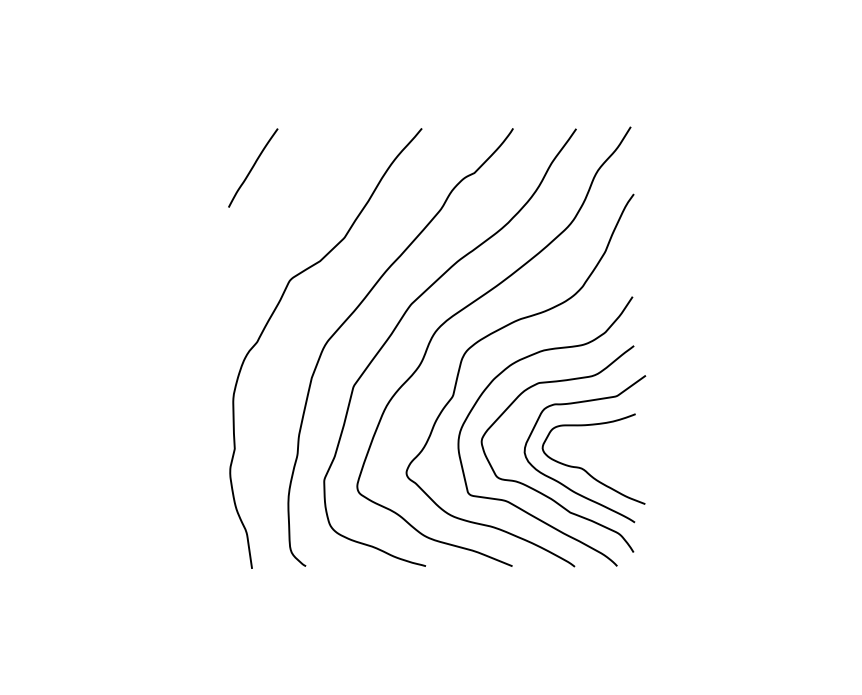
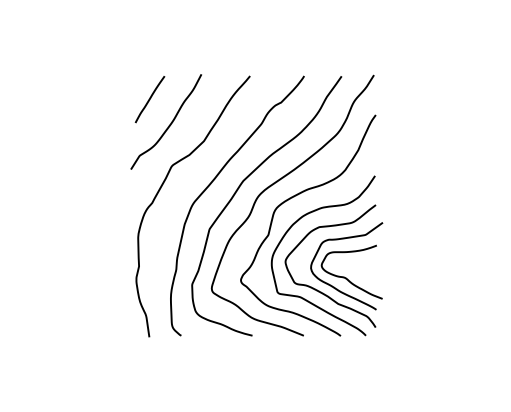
curve: (286, 210) -> (169, 124), added

